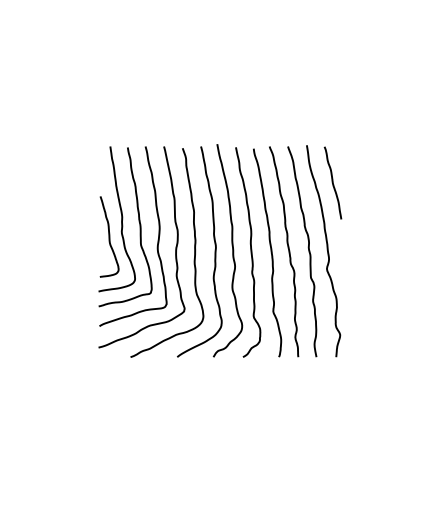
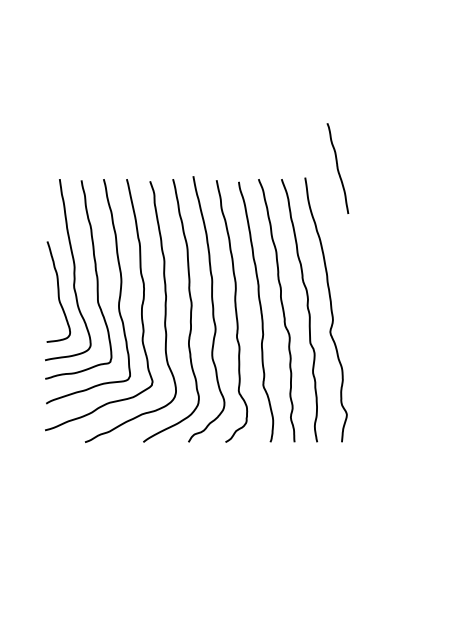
curve: (332, 182) -> (337, 167), moved

